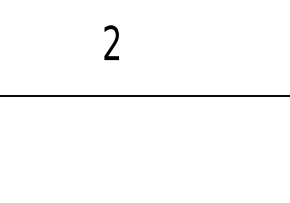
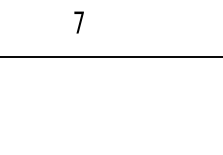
text: (111, 42) -> (78, 22), 2 -> 7

